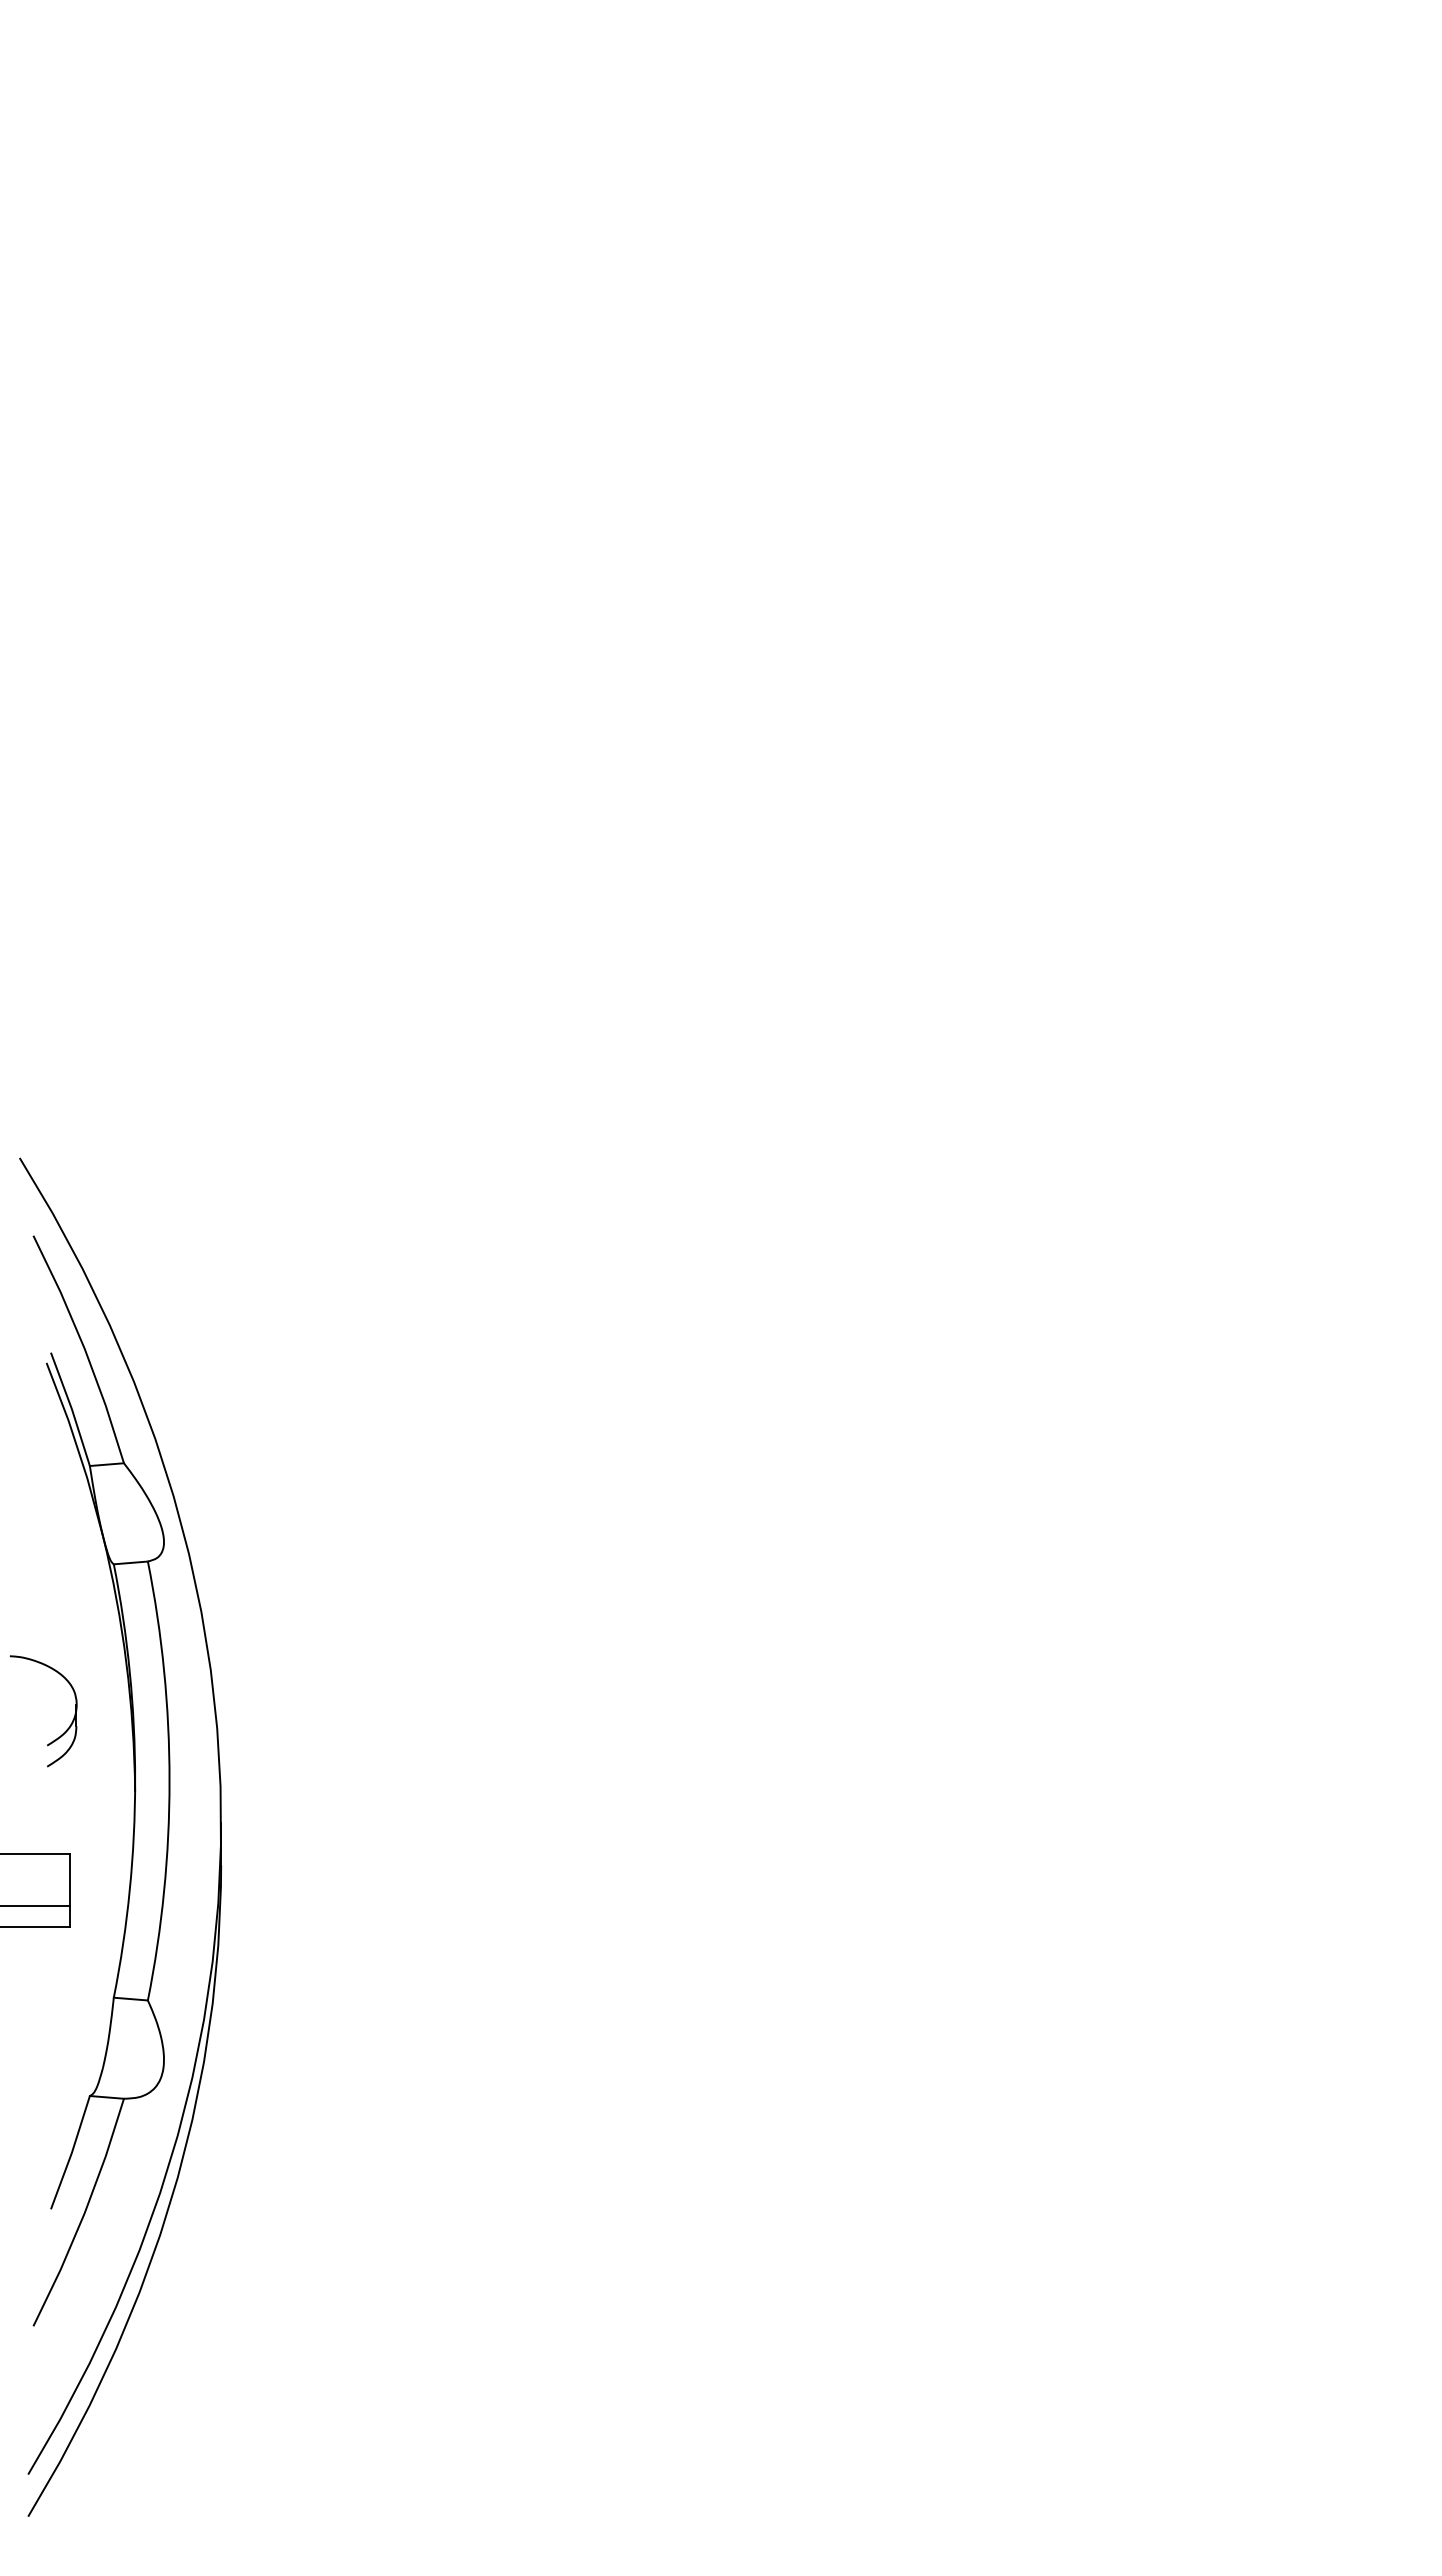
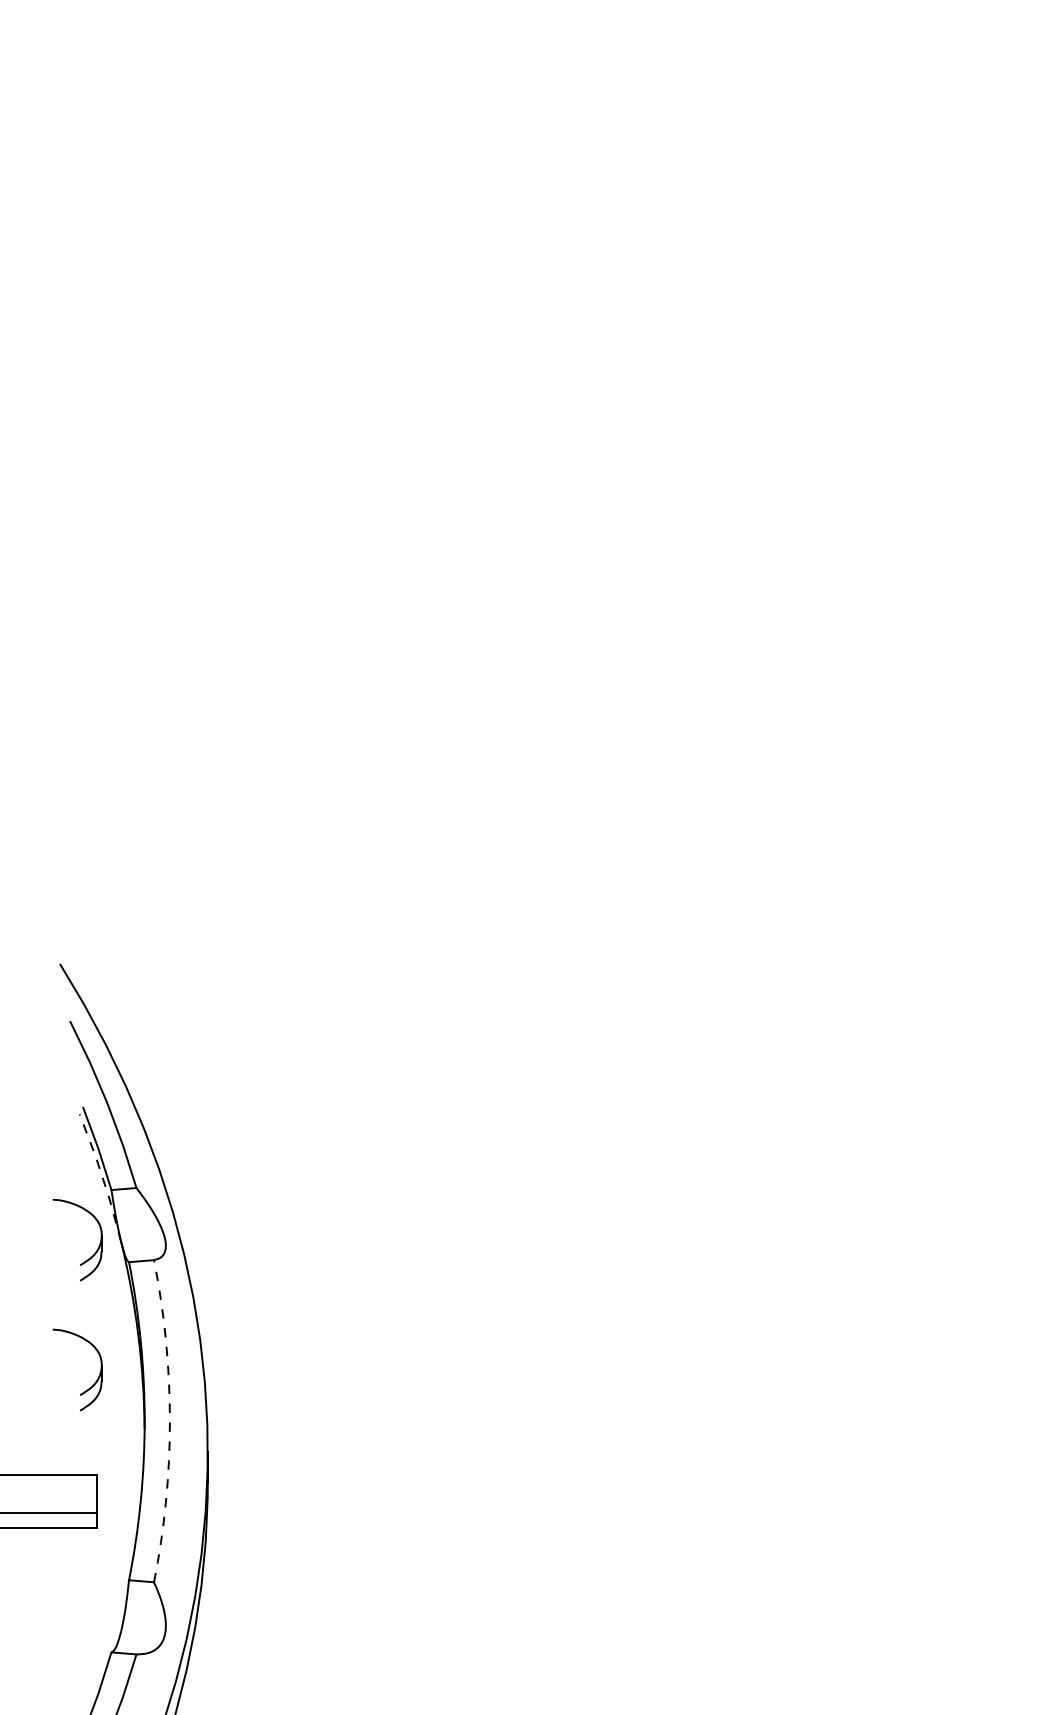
line: (77, 1448) -> (102, 1177), solid -> dashed
part: (64, 1554) -> (92, 1254), added
arc: (169, 1781) -> (169, 1421), solid -> dashed

